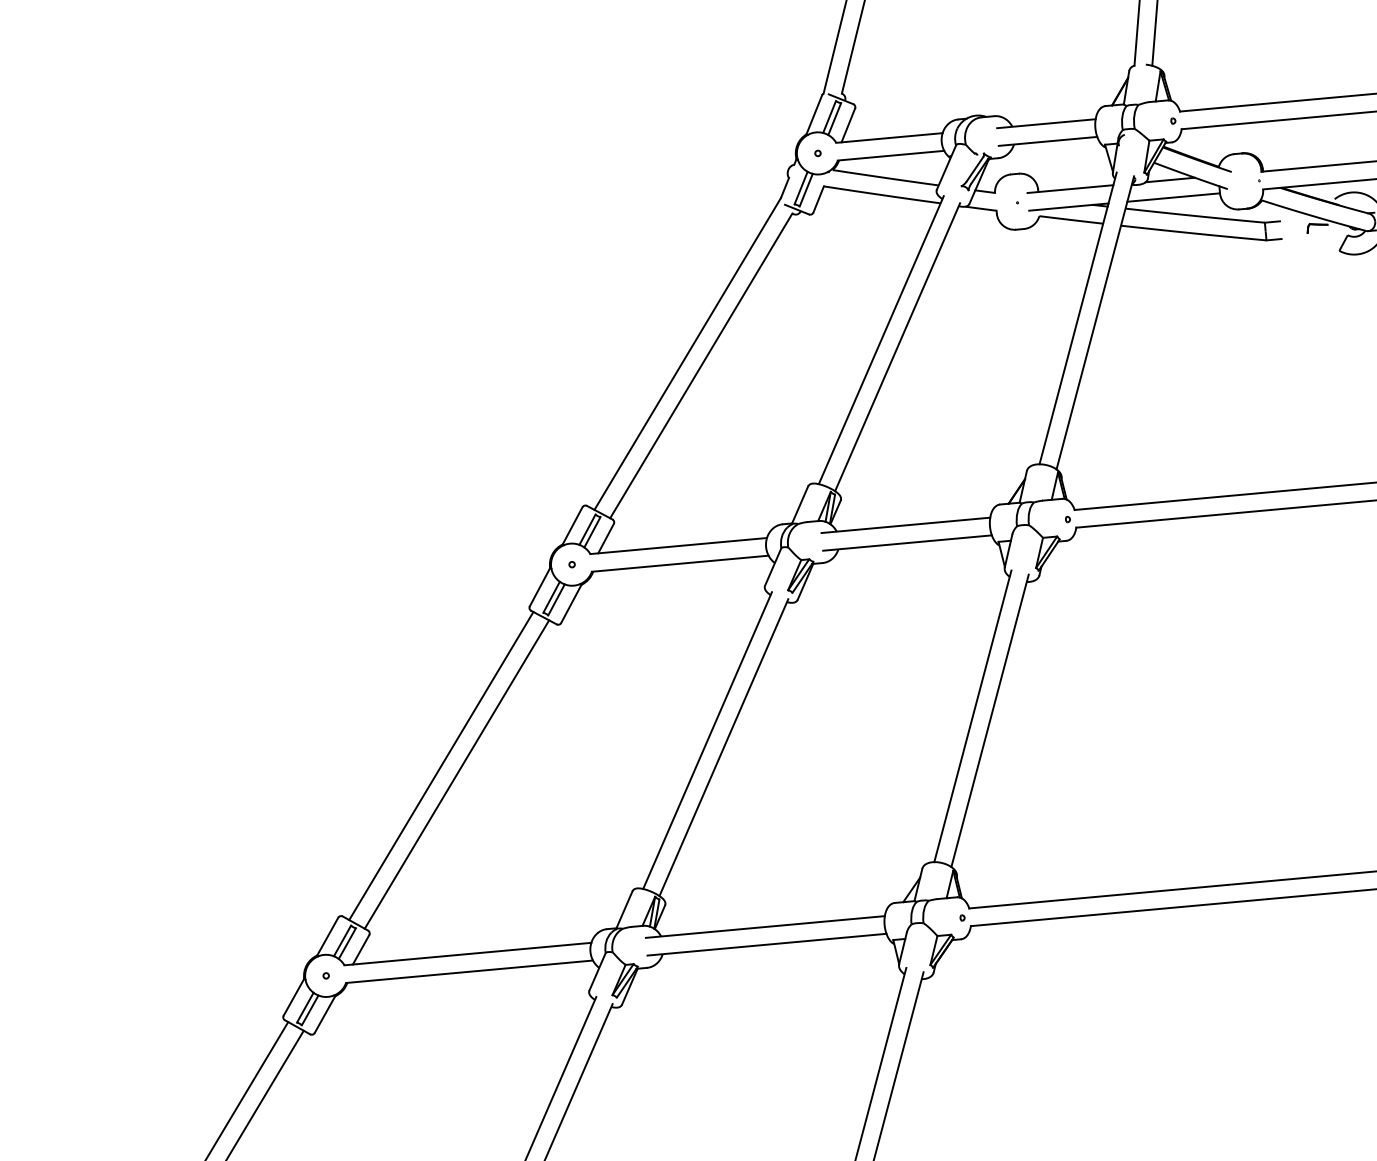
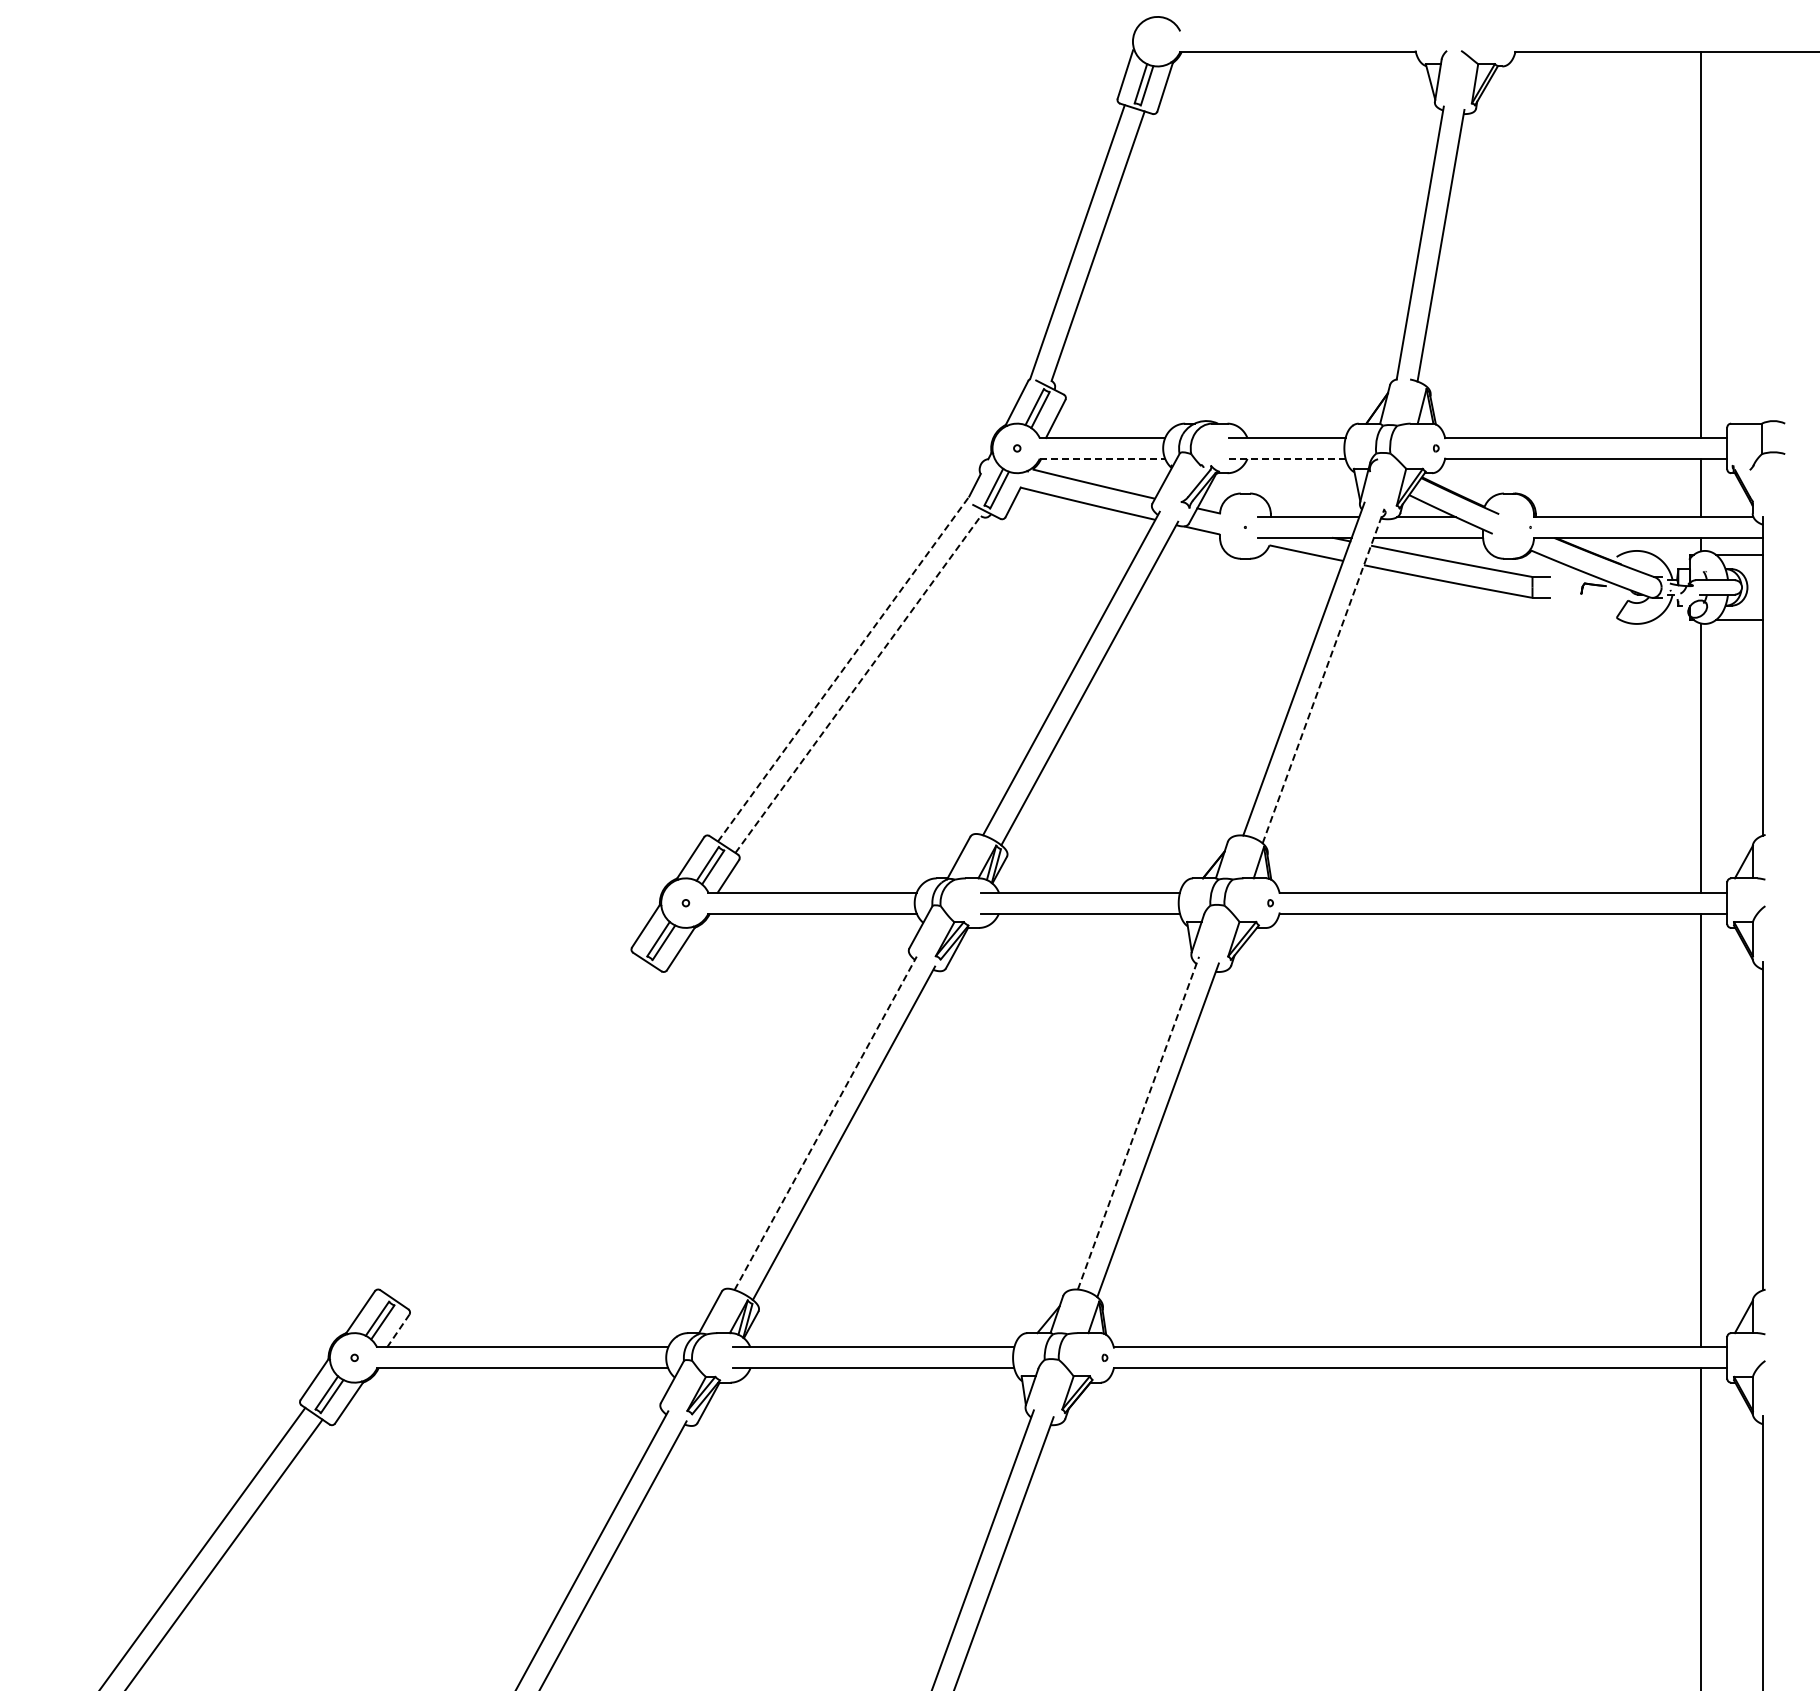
line: (1048, 141) -> (1288, 458), solid -> dashed
line: (891, 155) -> (1102, 458), solid -> dashed
line: (1095, 322) -> (1323, 675), solid -> dashed
line: (687, 353) -> (843, 668), solid -> dashed
line: (701, 365) -> (858, 684), solid -> dashed
line: (972, 715) -> (1138, 1122), solid -> dashed
line: (707, 740) -> (825, 1123), solid -> dashed
line: (441, 765) -> (511, 1124), removed
line: (456, 773) -> (528, 1135), removed
line: (361, 950) -> (398, 1331), solid -> dashed

